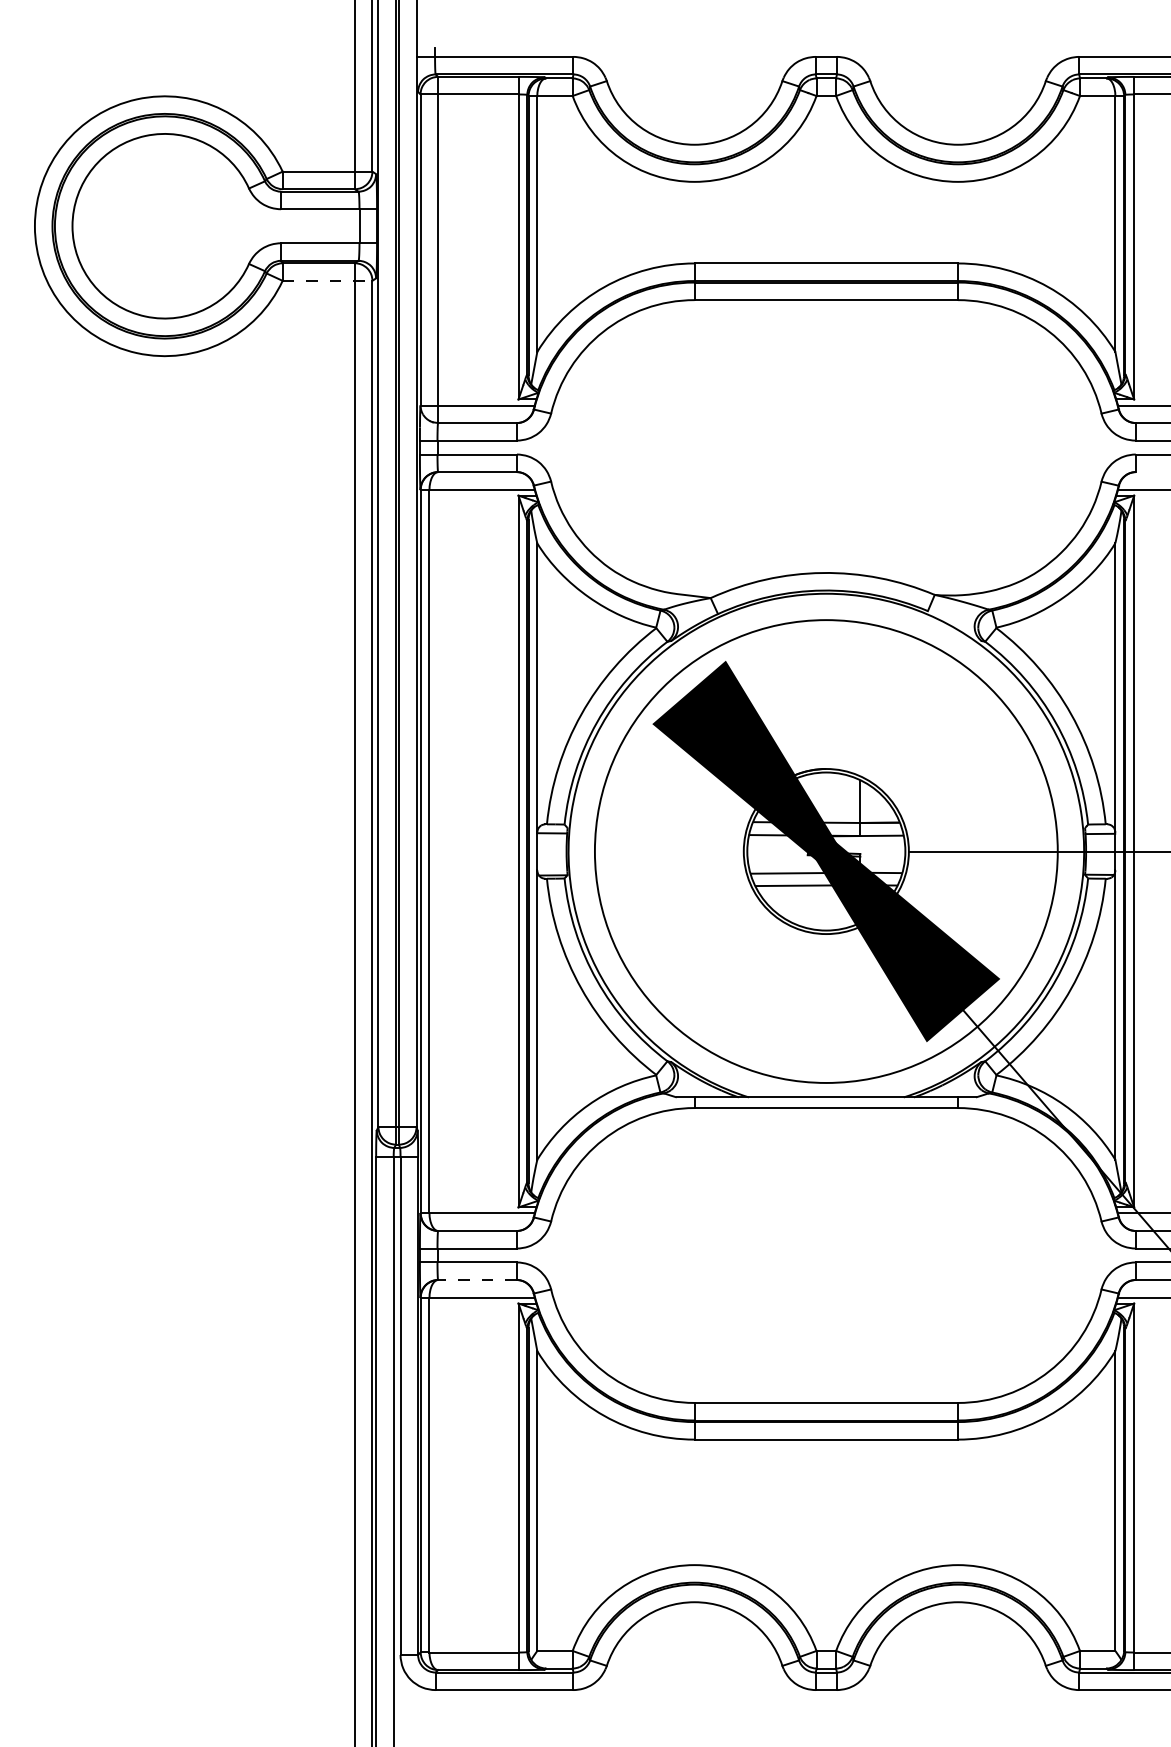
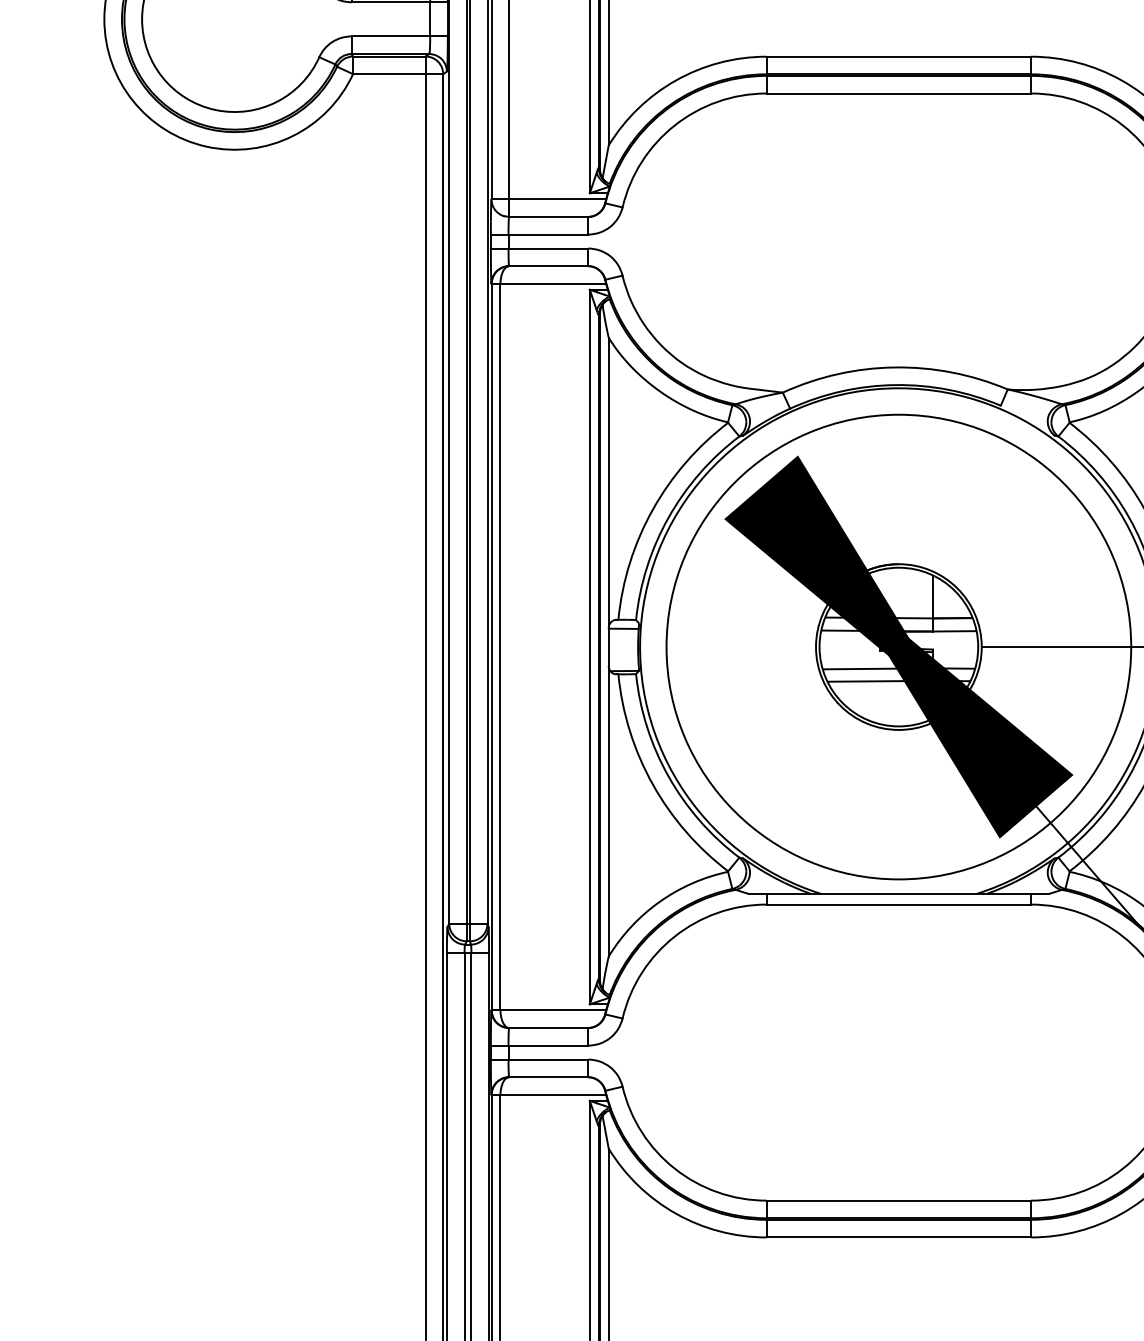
line: (327, 280) -> (398, 73), dashed -> solid
line: (476, 1280) -> (547, 1077), dashed -> solid

